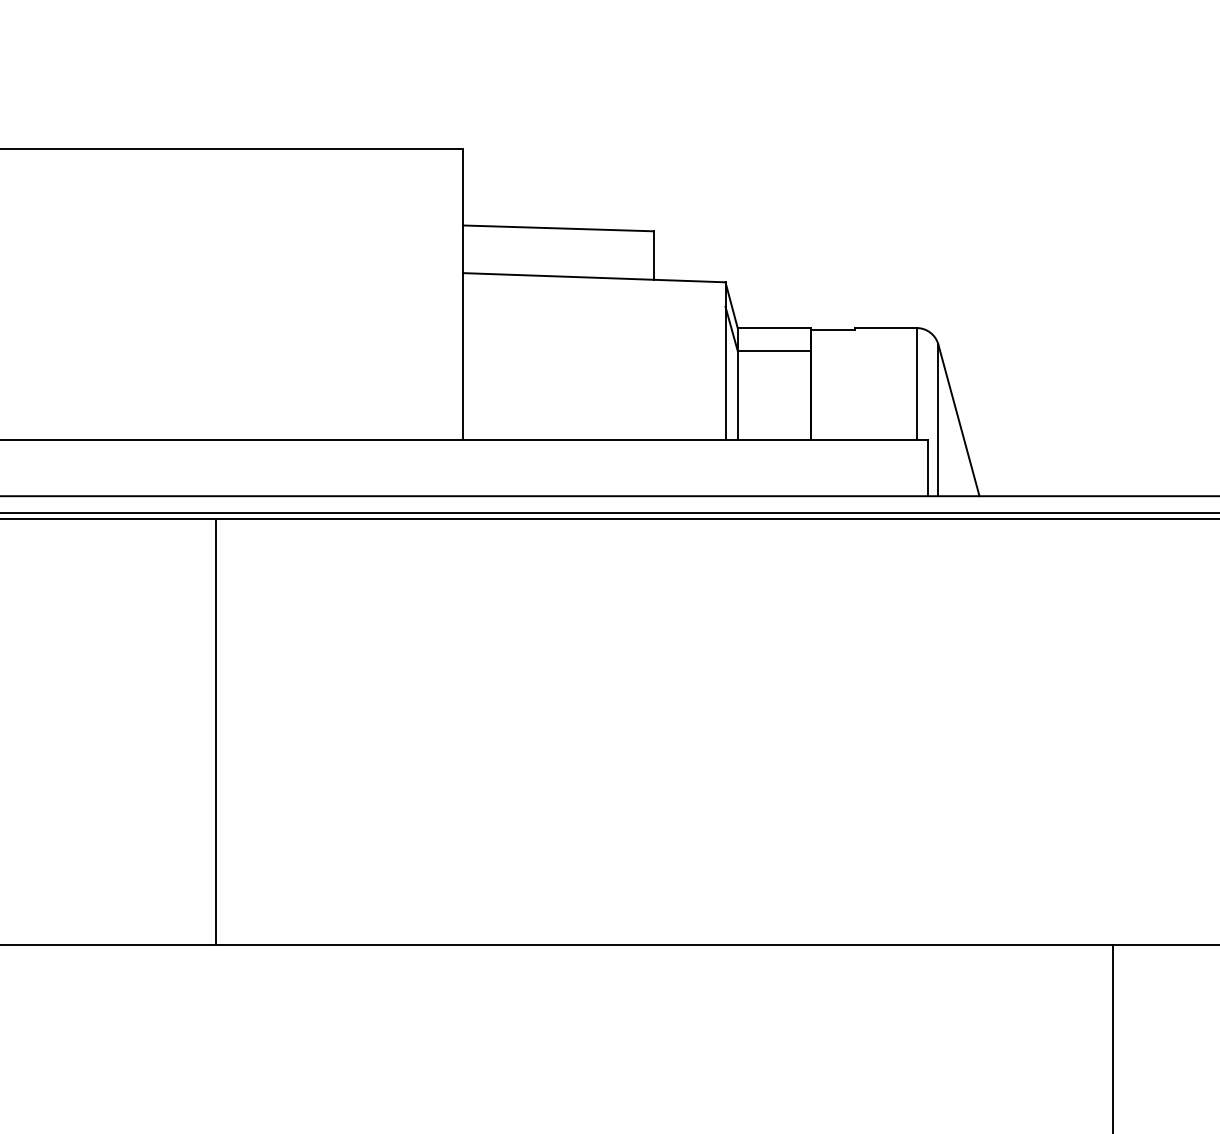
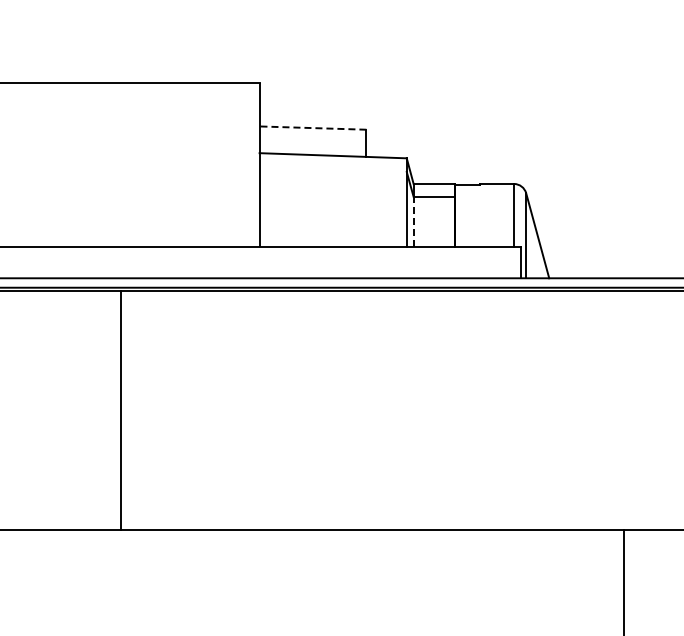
line: (557, 229) -> (312, 128), solid -> dashed
line: (737, 394) -> (413, 221), solid -> dashed

